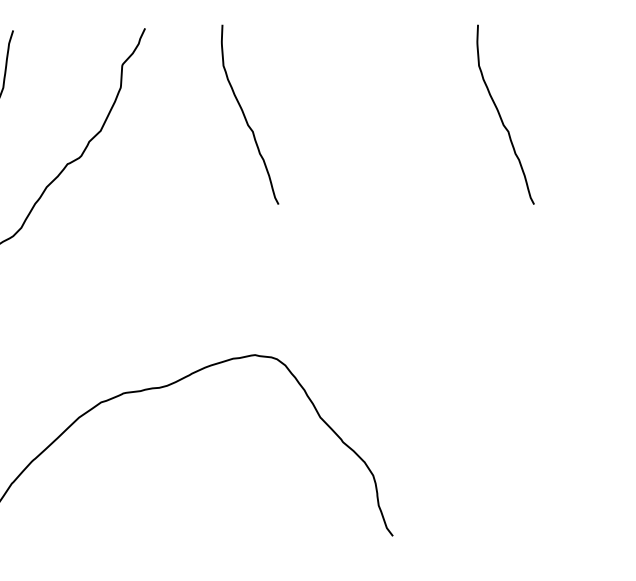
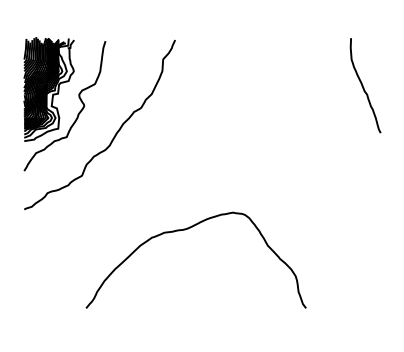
curve: (245, 114) -> (228, 85), removed

